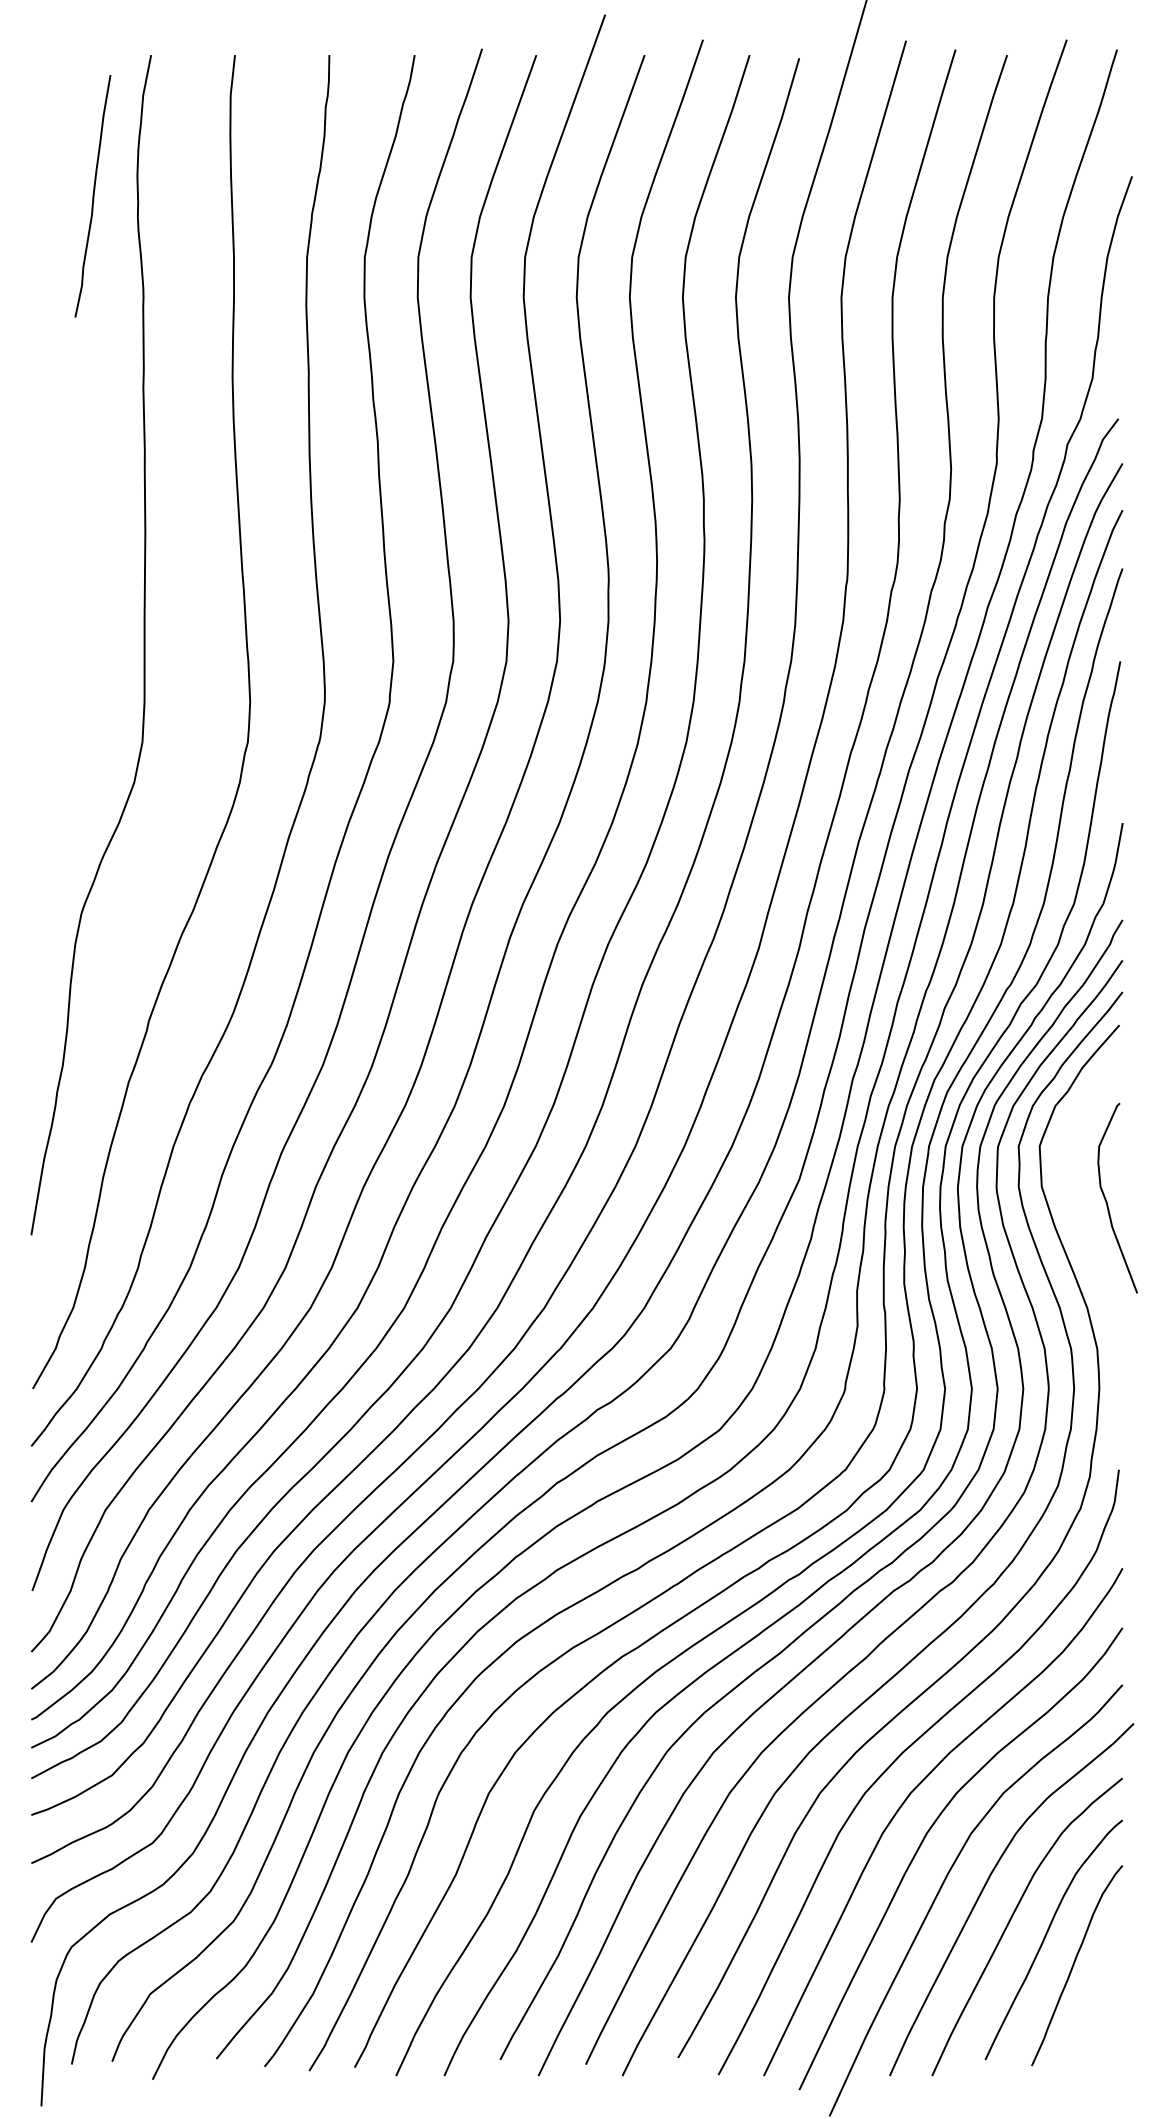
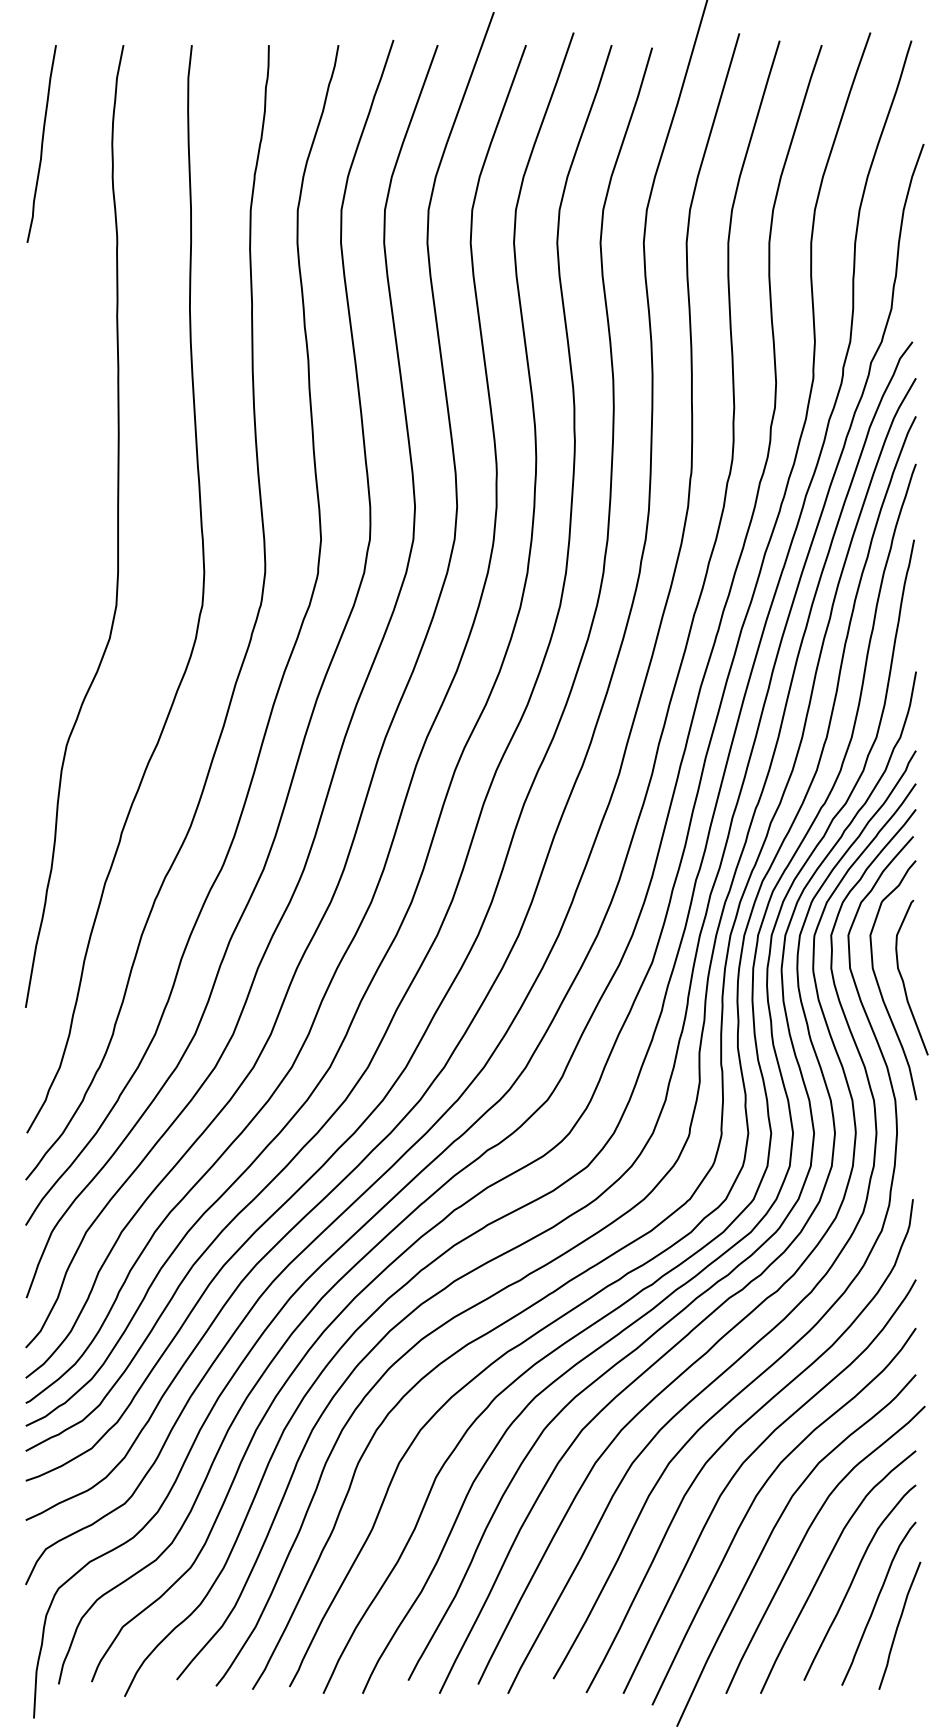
curve: (92, 196) -> (41, 144), moved
curve: (1077, 1207) -> (879, 985), added
curve: (1101, 1992) -> (898, 1625), added

